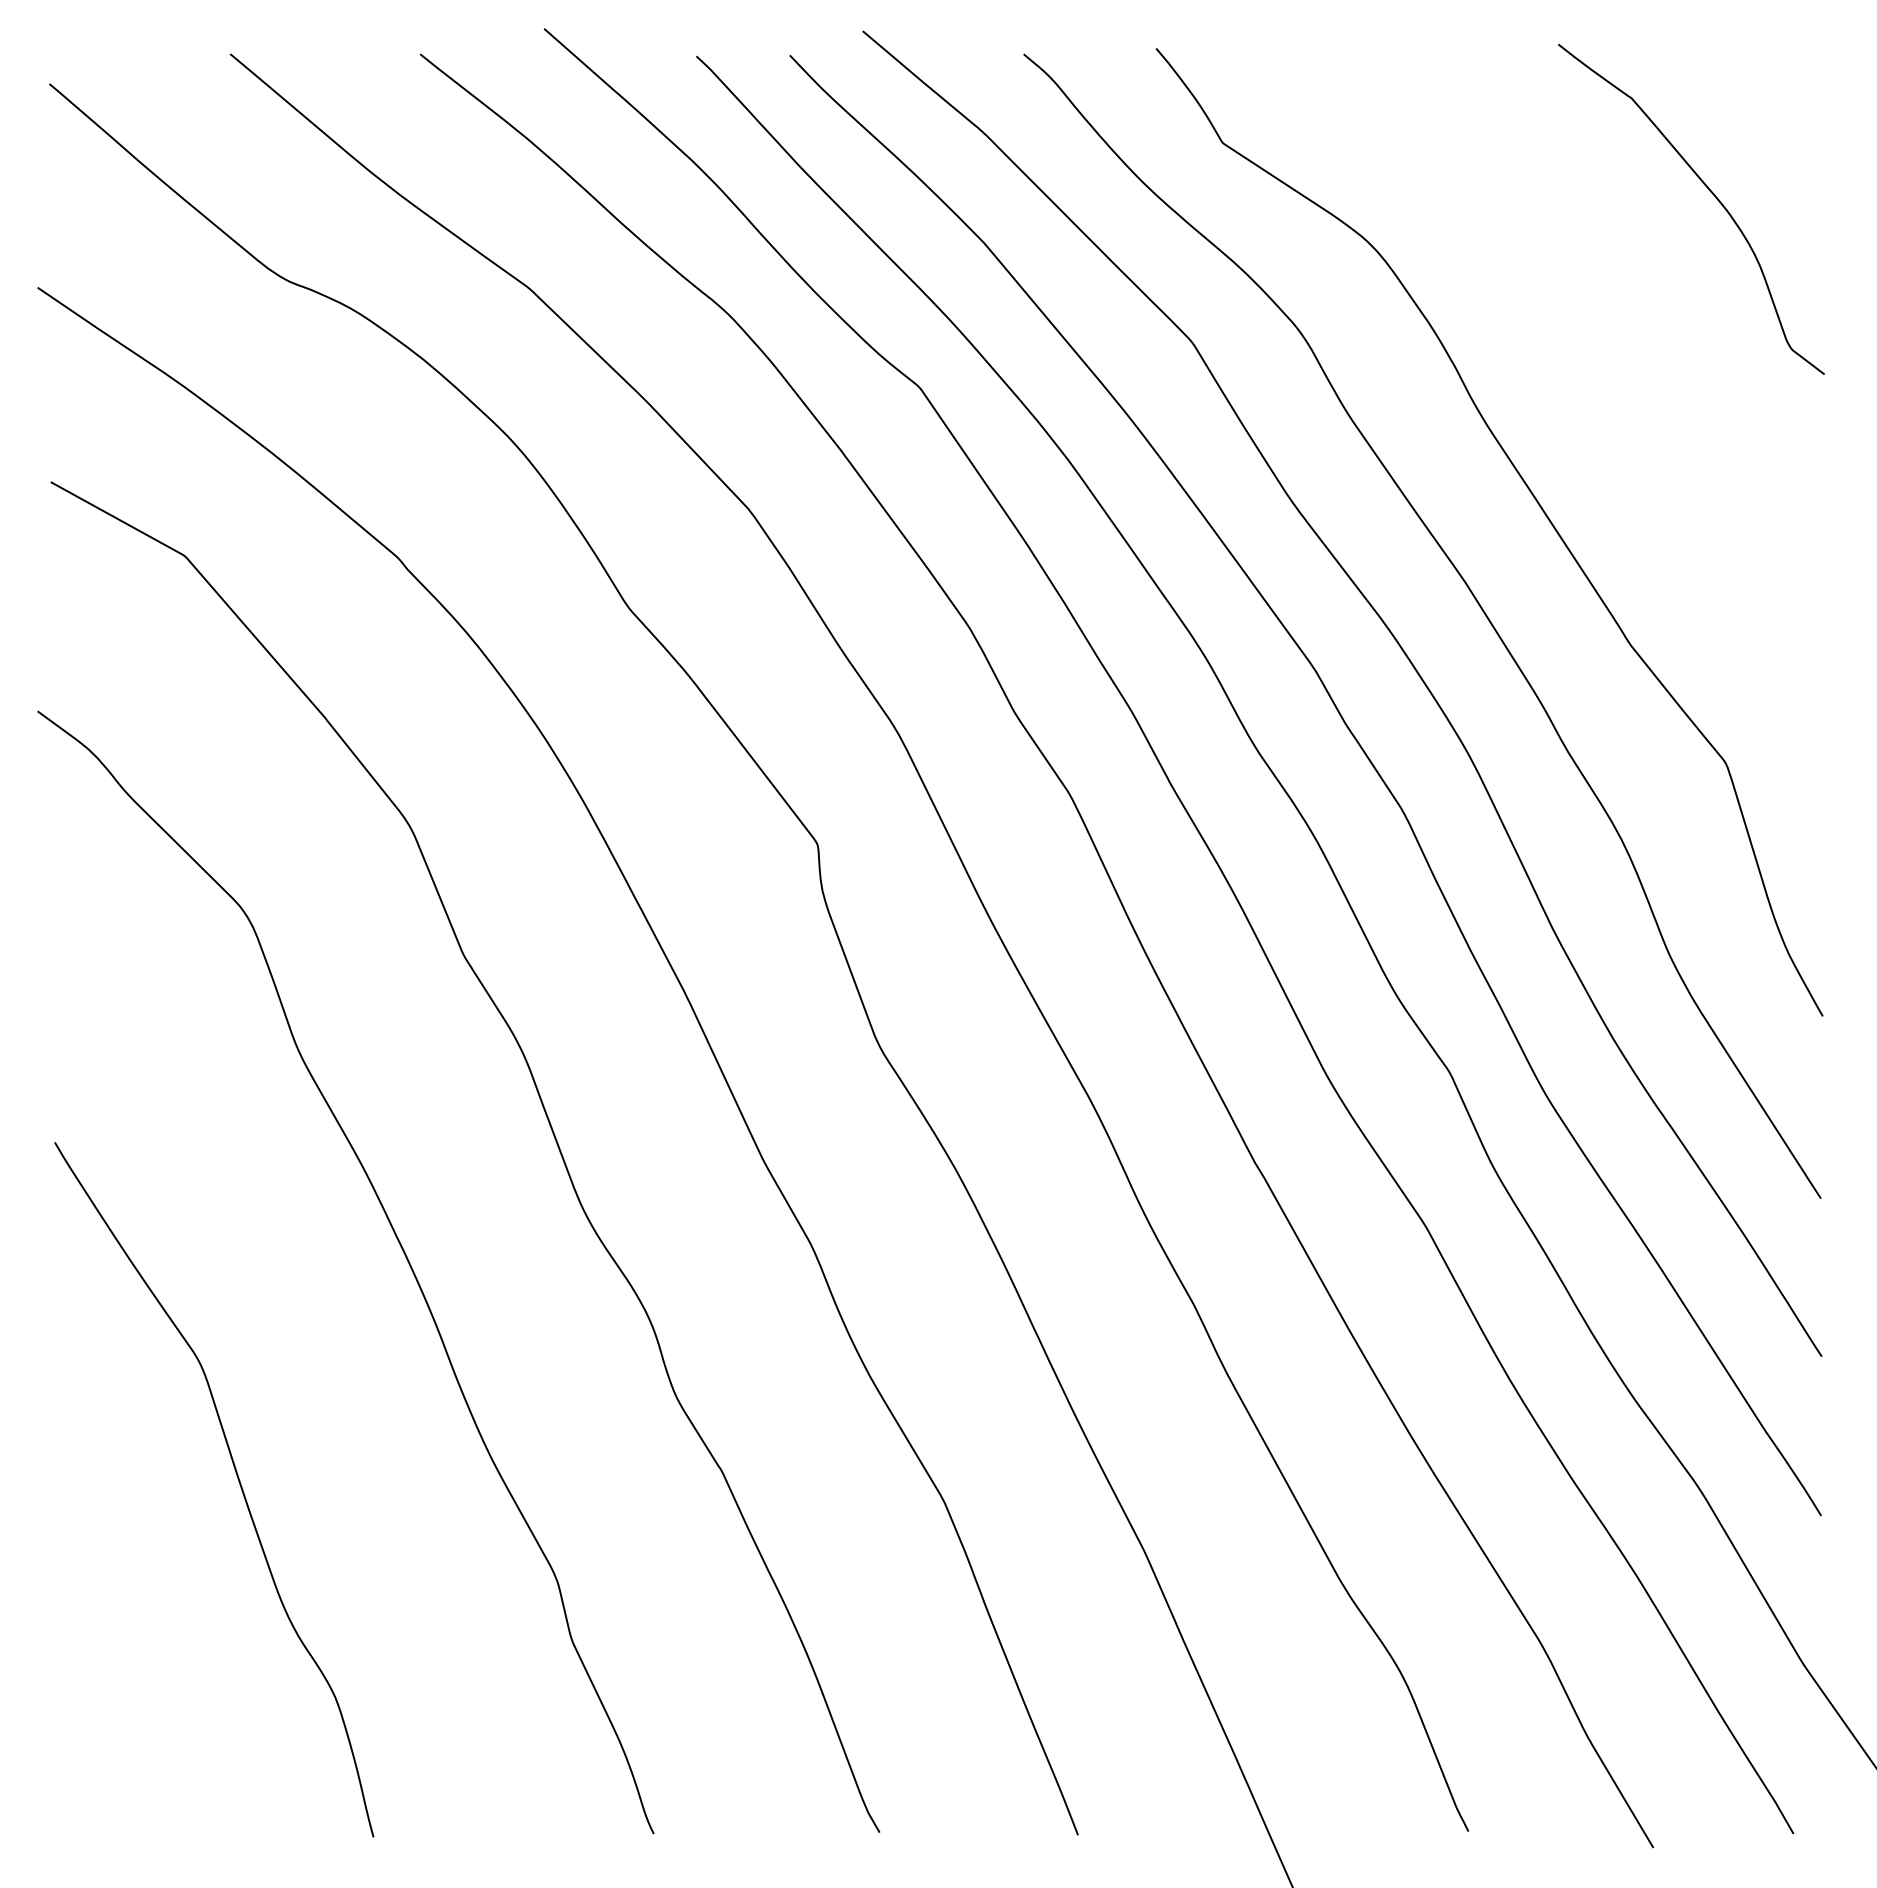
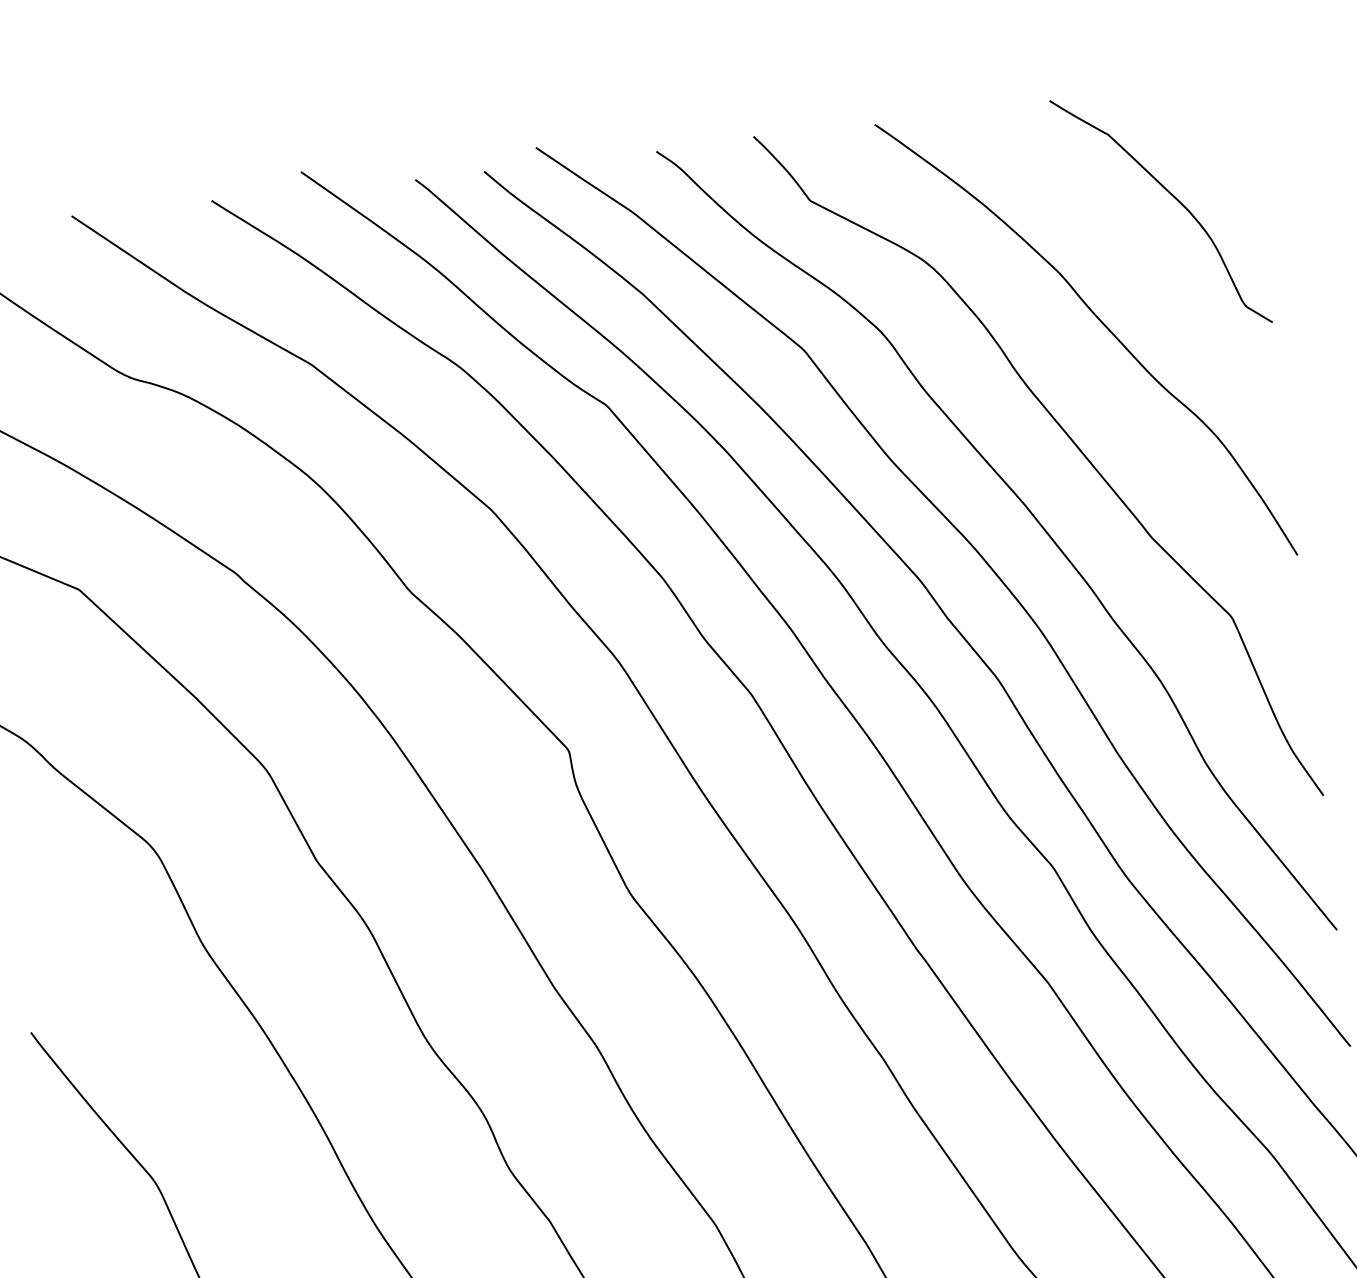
curve: (1595, 350) -> (1101, 323), added

